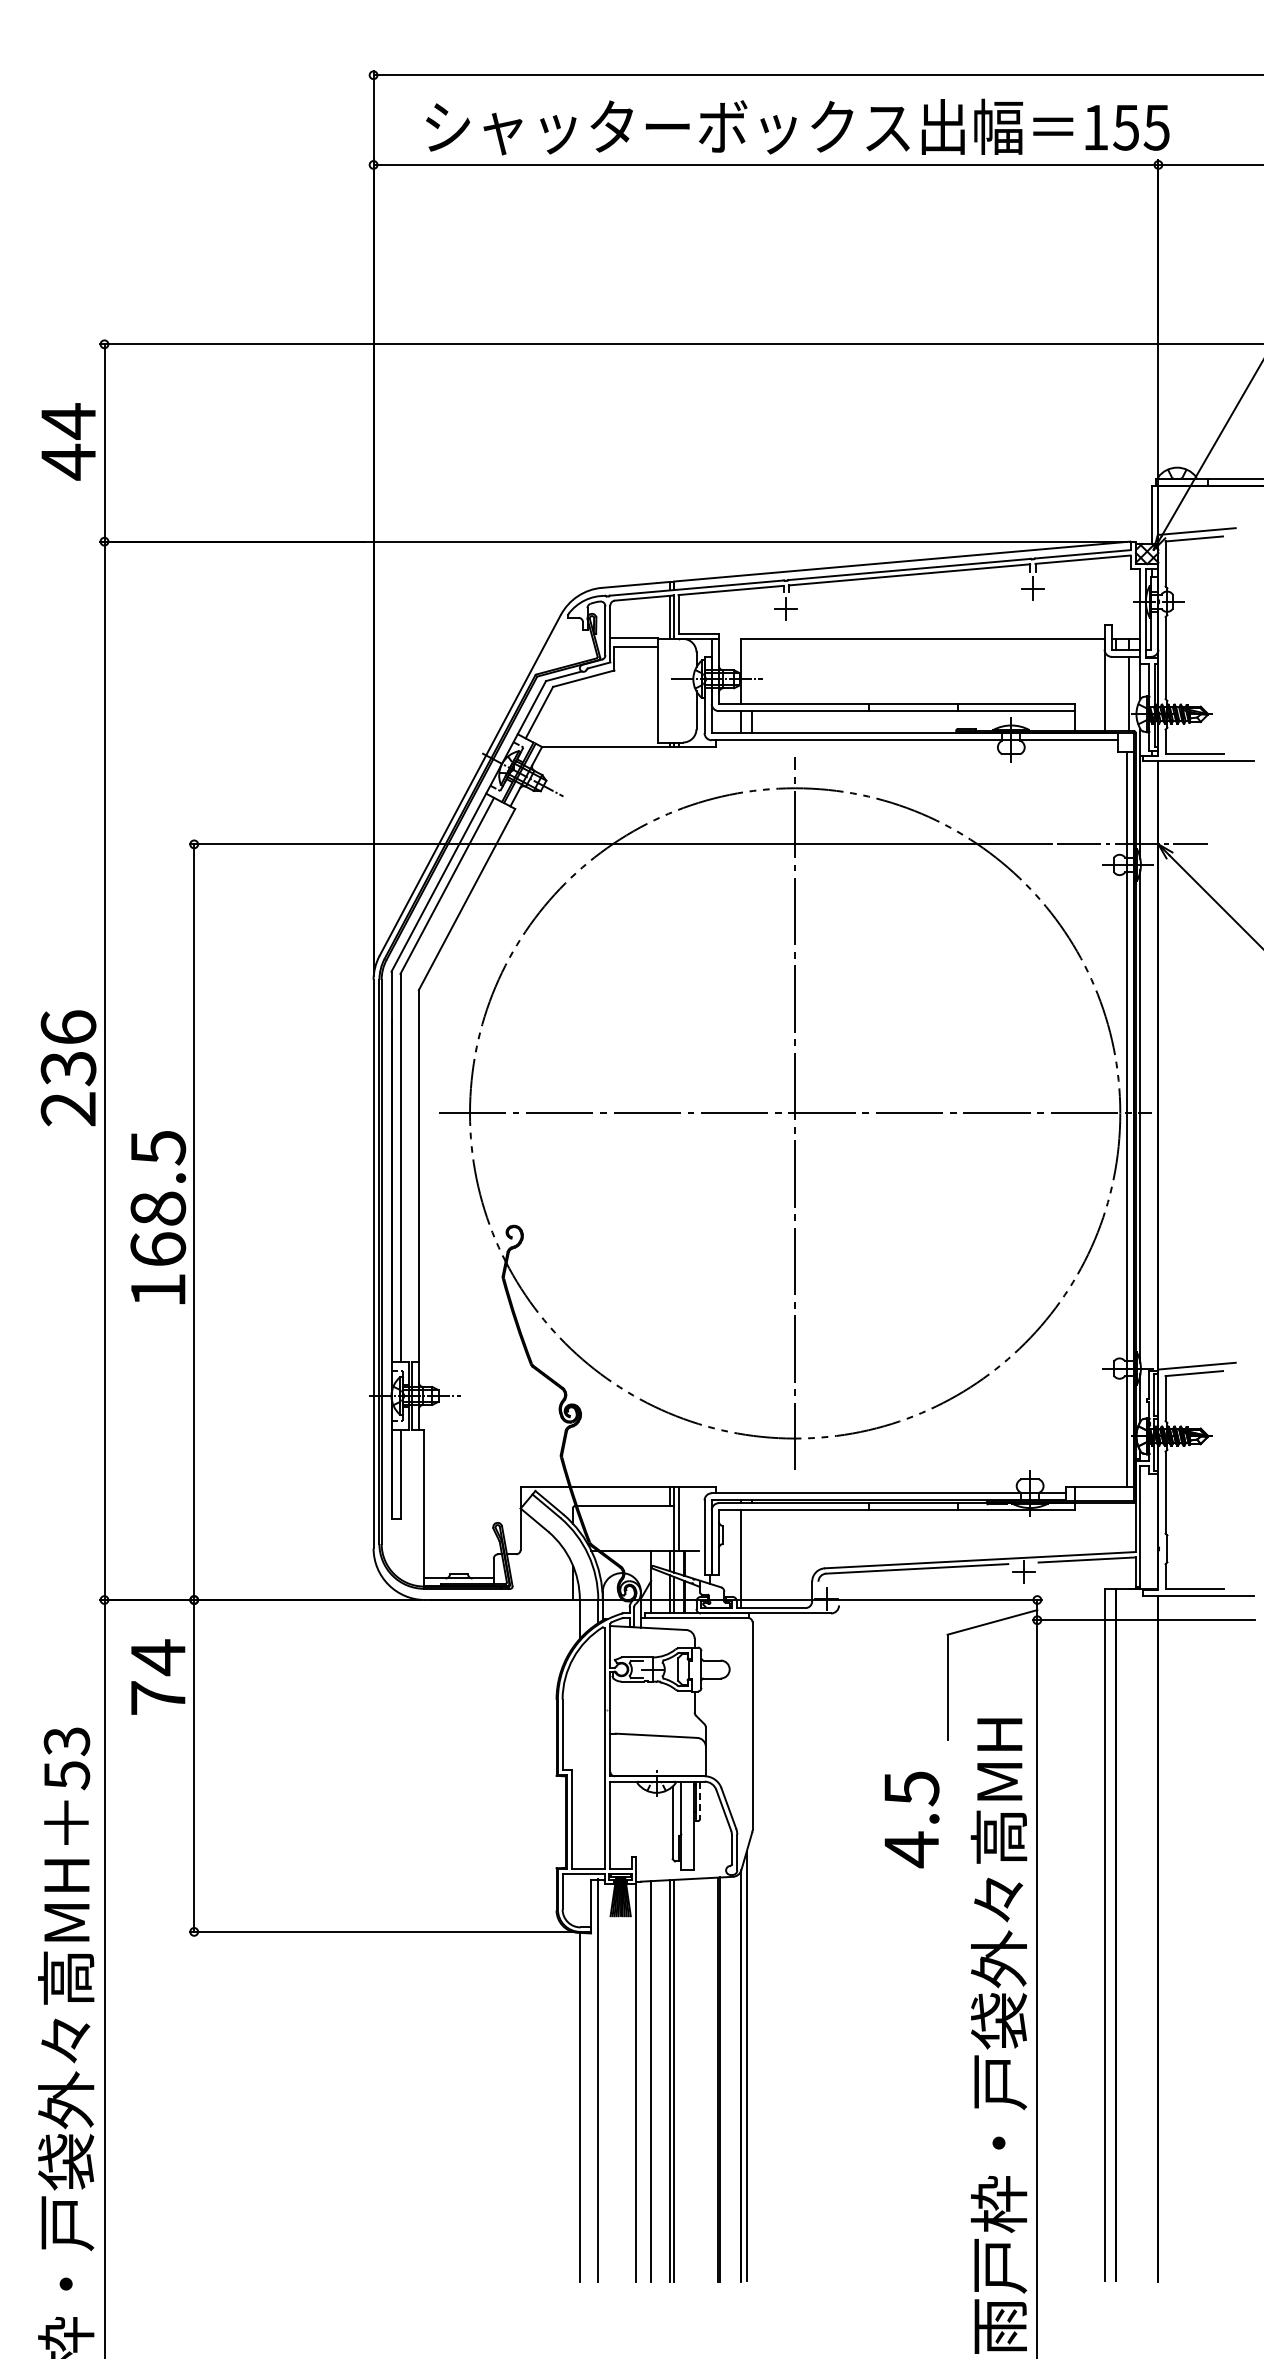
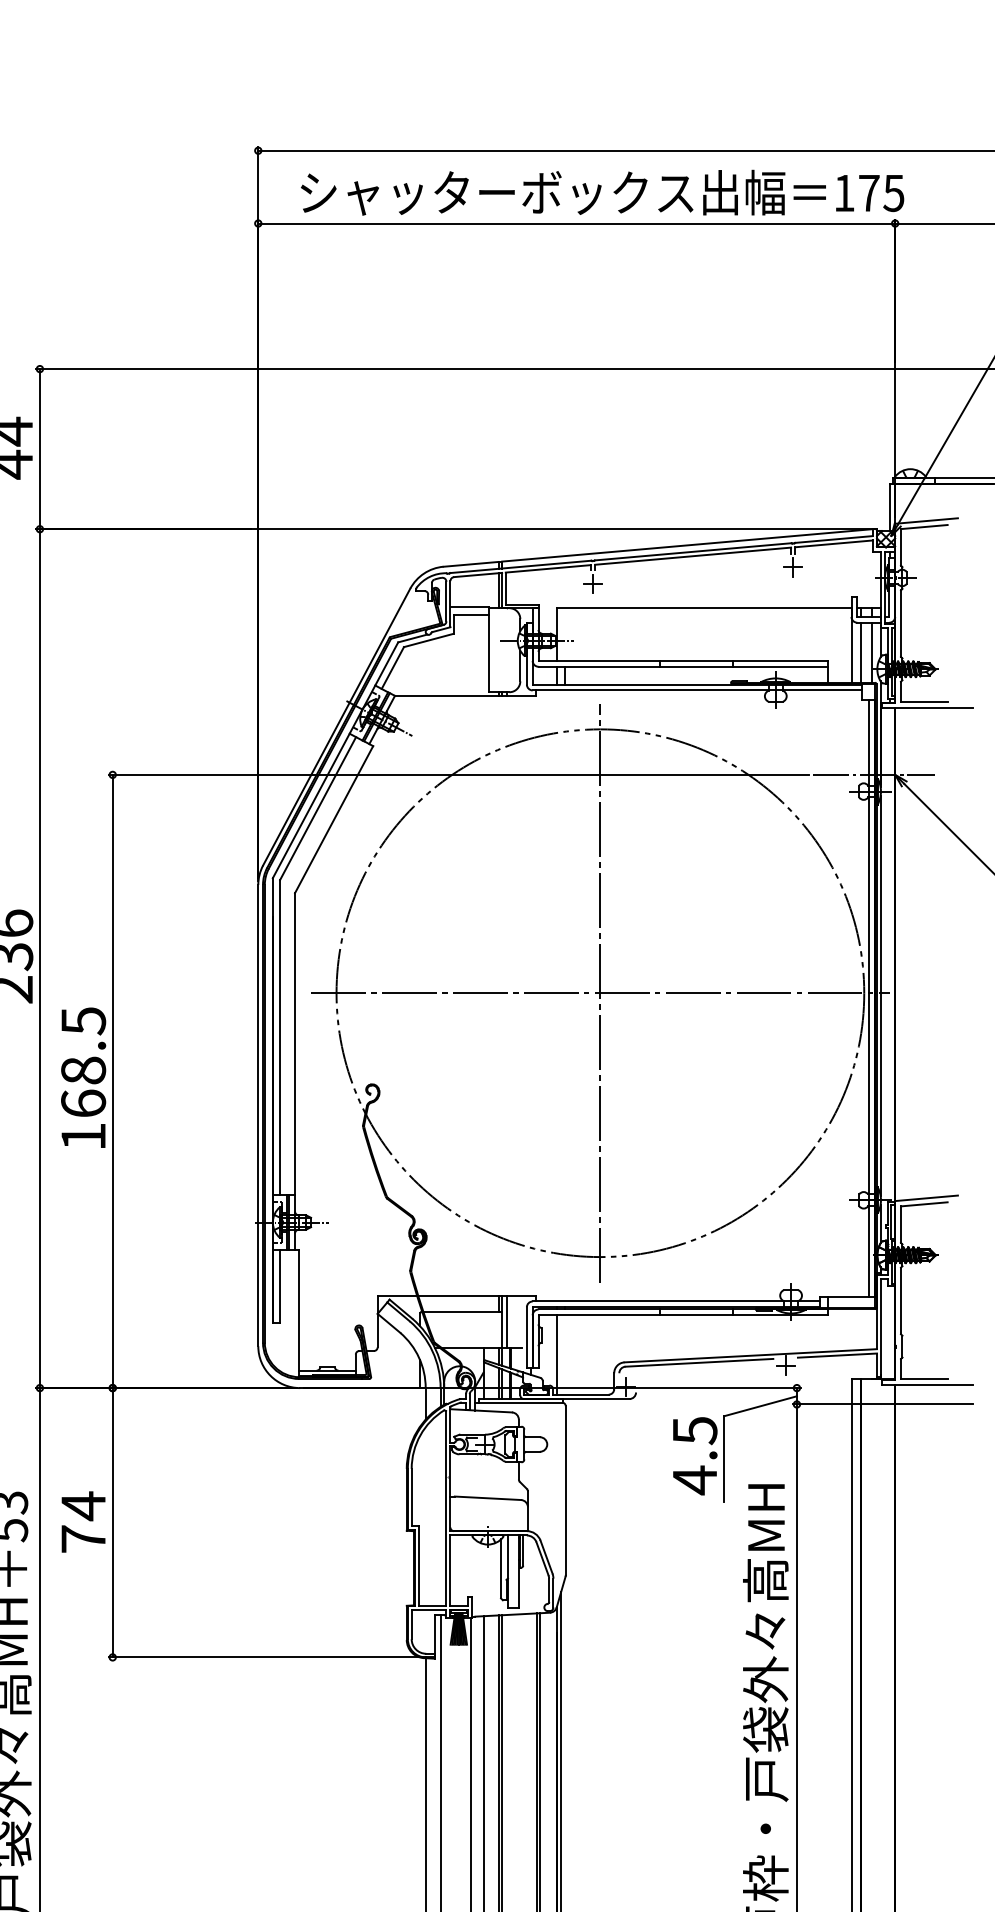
text: (1126, 127) -> (869, 193), 155 -> 175
line: (1115, 693) -> (860, 652), added
text: (158, 1676) -> (83, 1521), moved
line: (700, 1800) -> (523, 1550), dashed -> solid
text: (911, 1819) -> (694, 1455), moved

